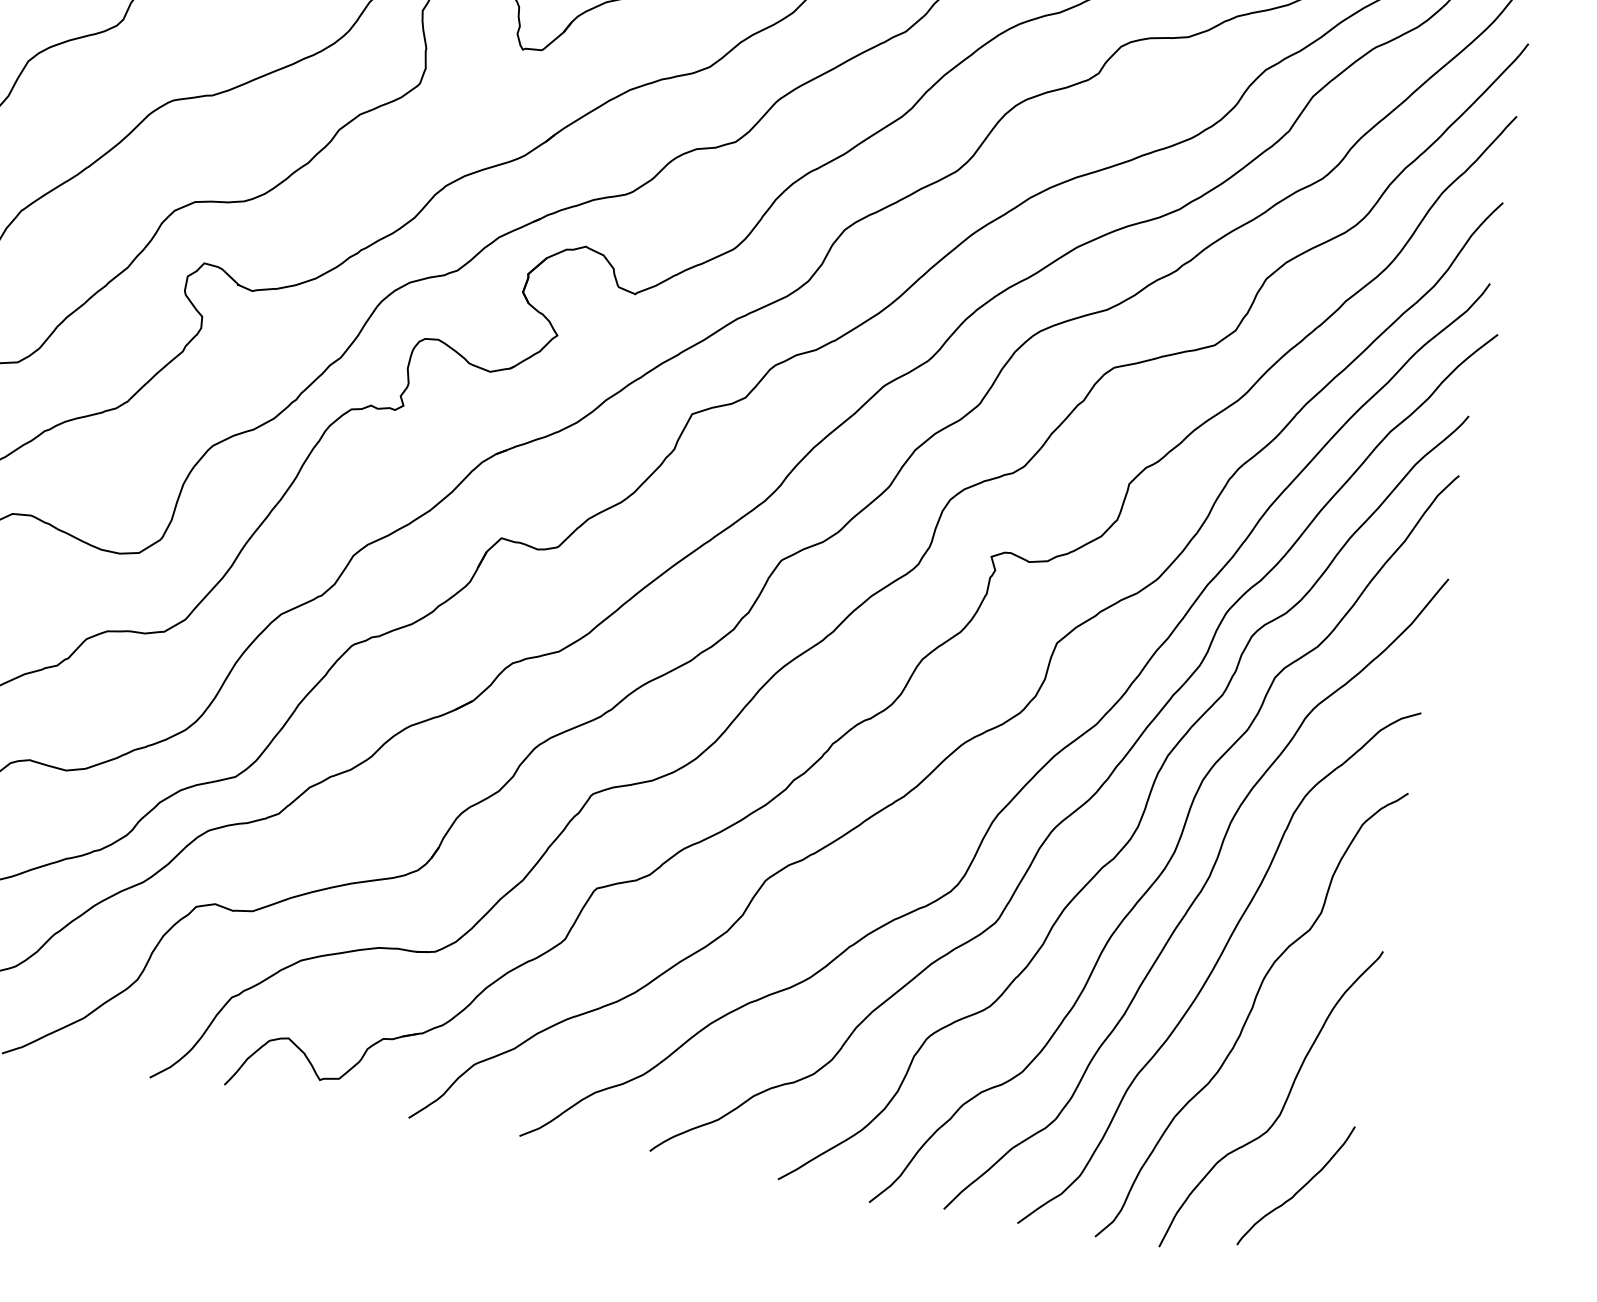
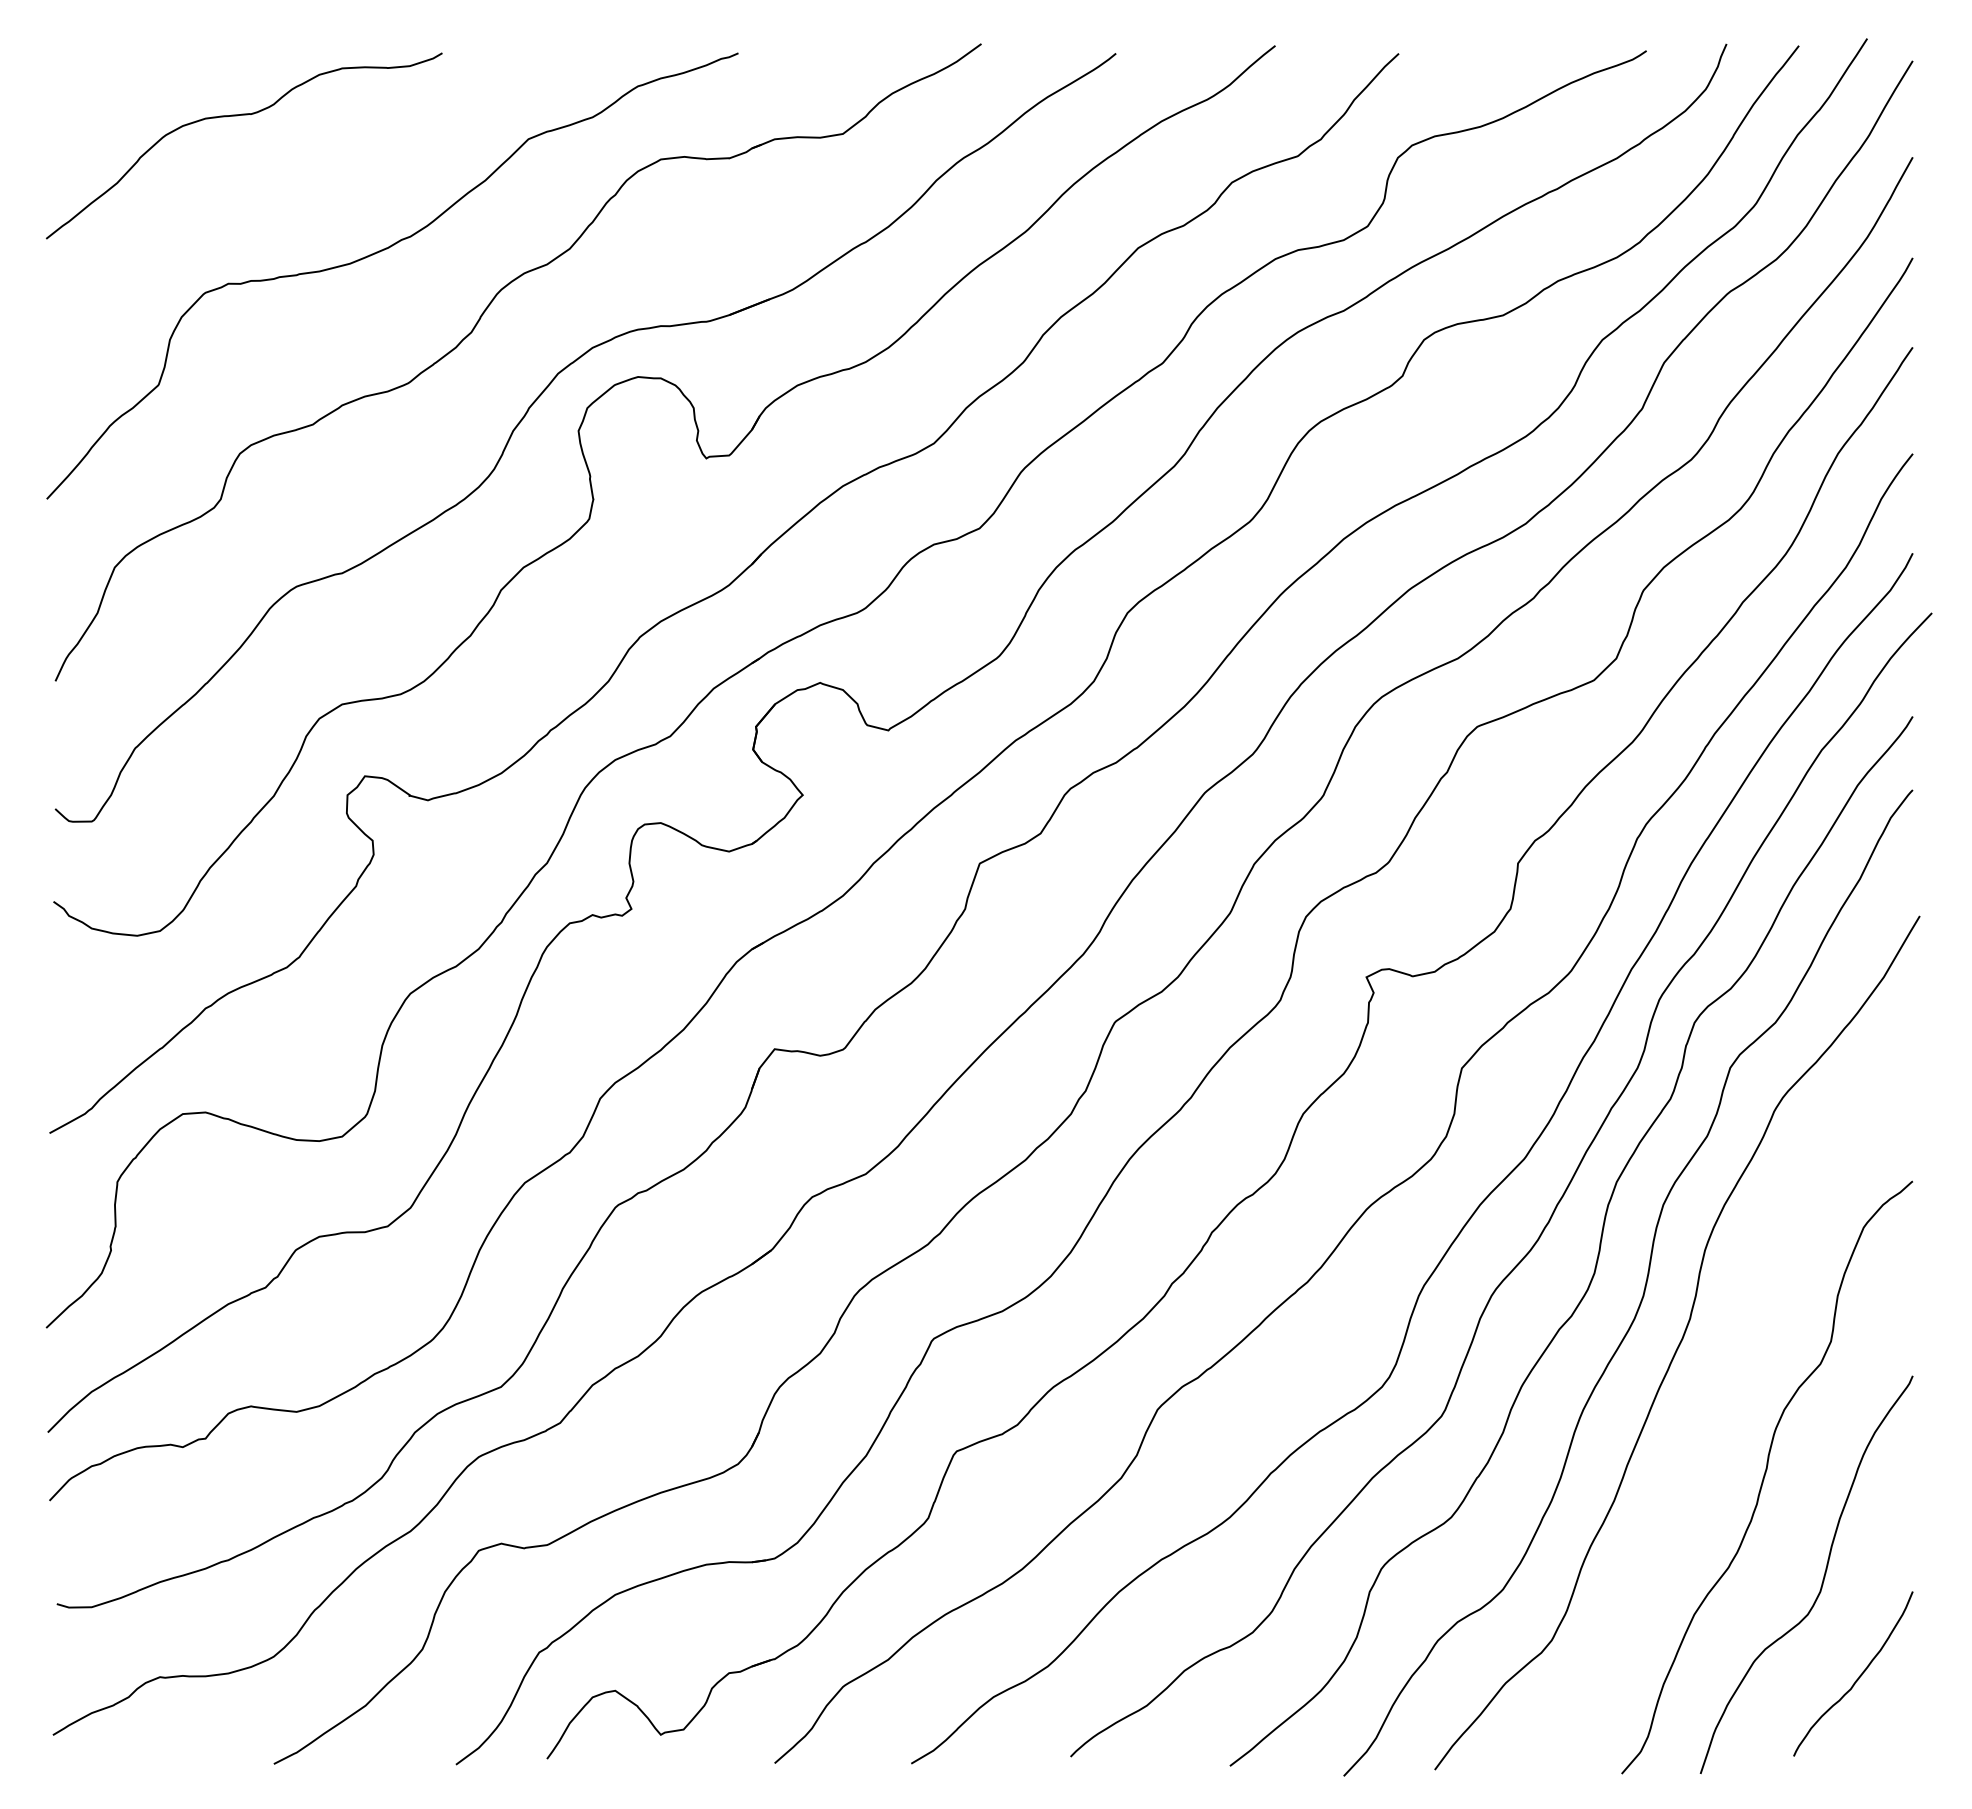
curve: (1215, 966) -> (1714, 1426), removed

